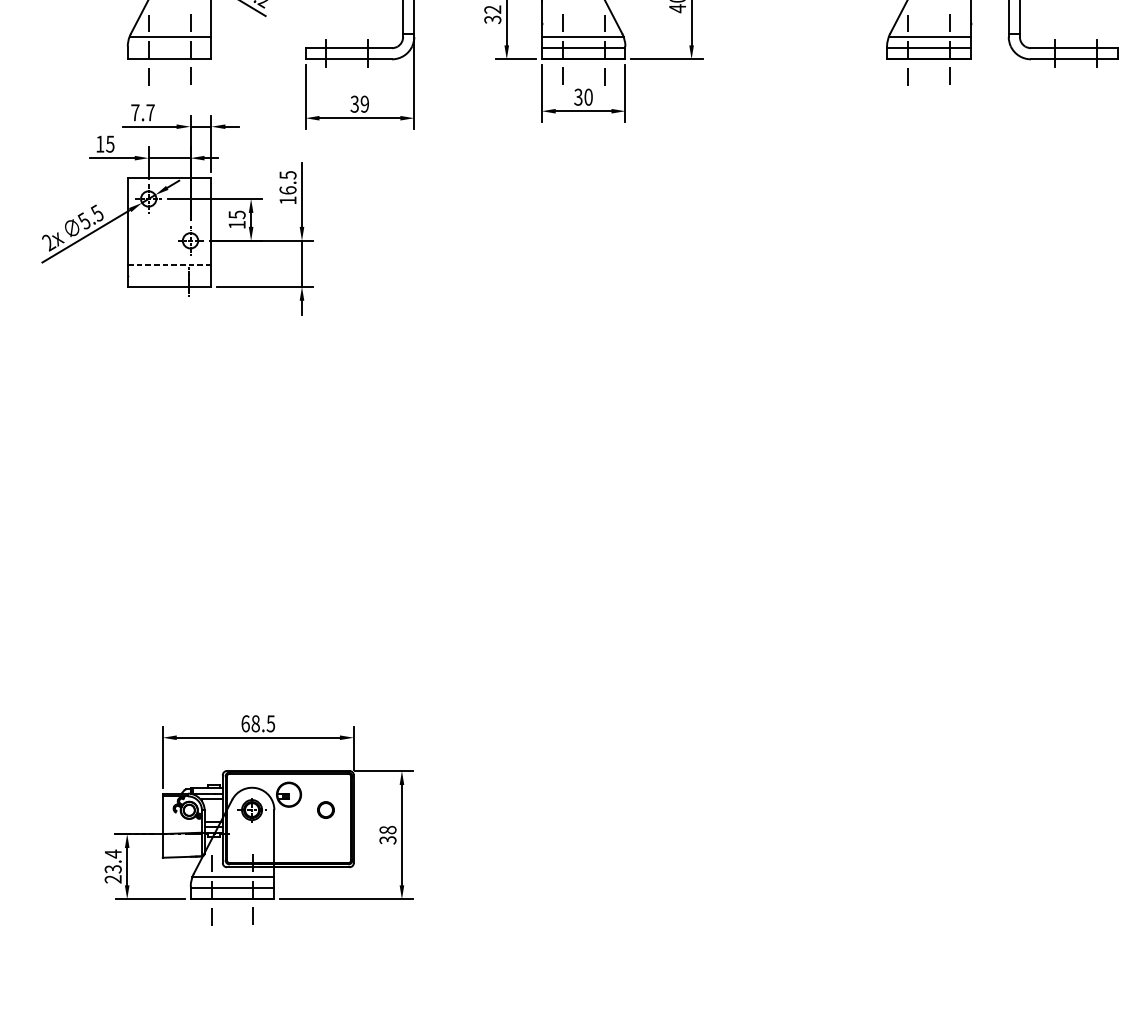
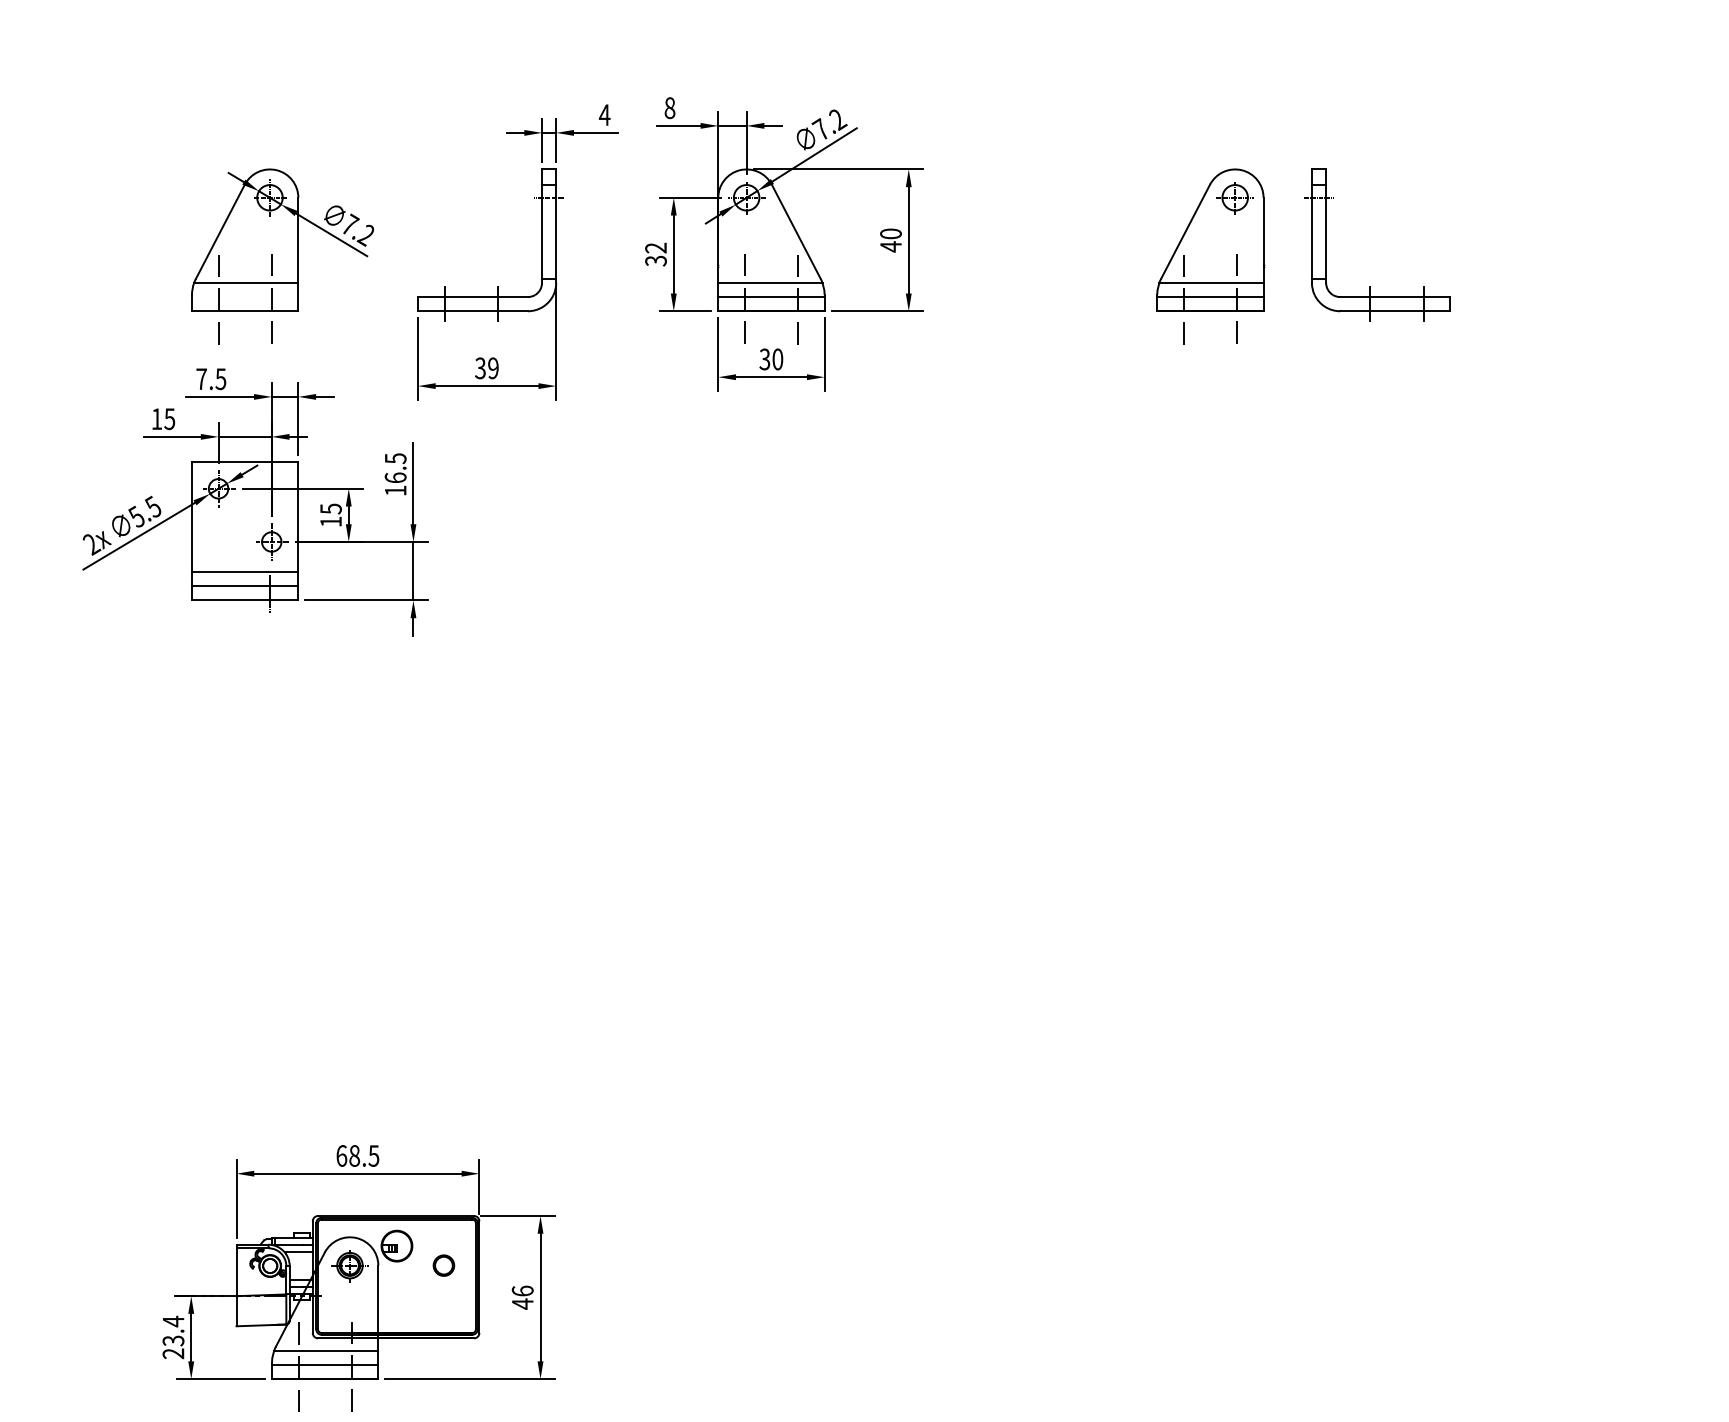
text: (150, 113) -> (220, 379), 7.7 -> 7.5
line: (169, 264) -> (244, 572), dashed -> solid
line: (169, 275) -> (245, 586), added
text: (387, 835) -> (522, 1297), 38 -> 46

